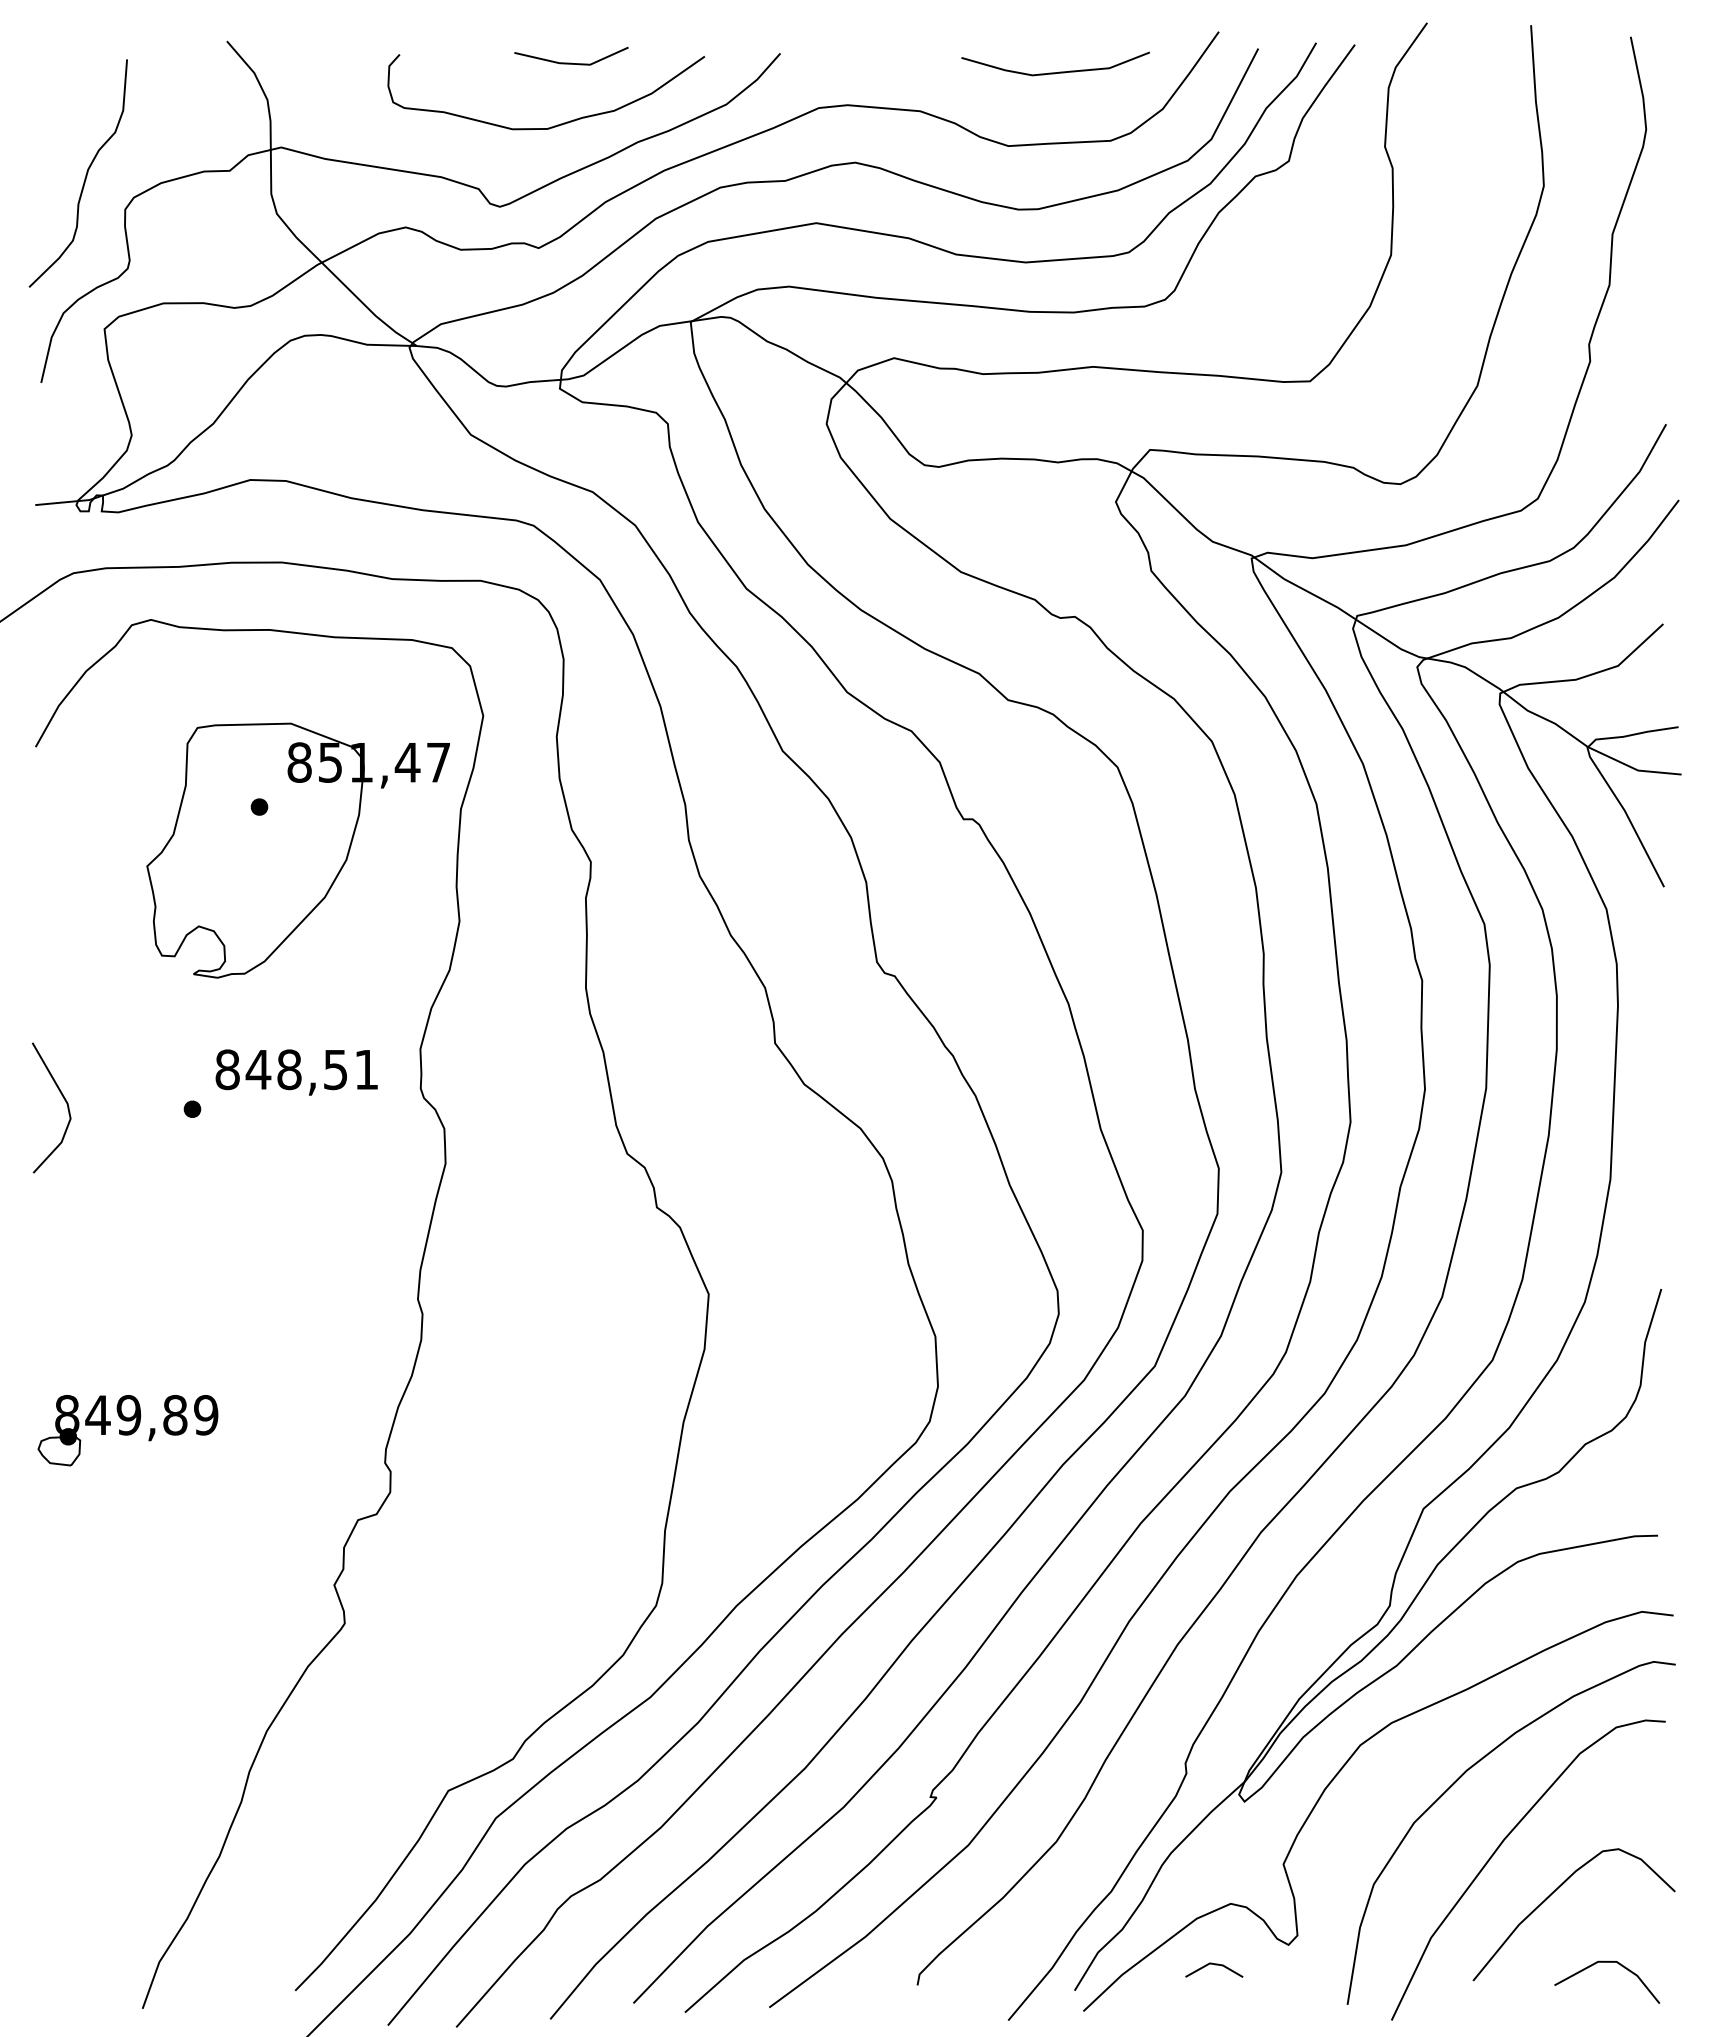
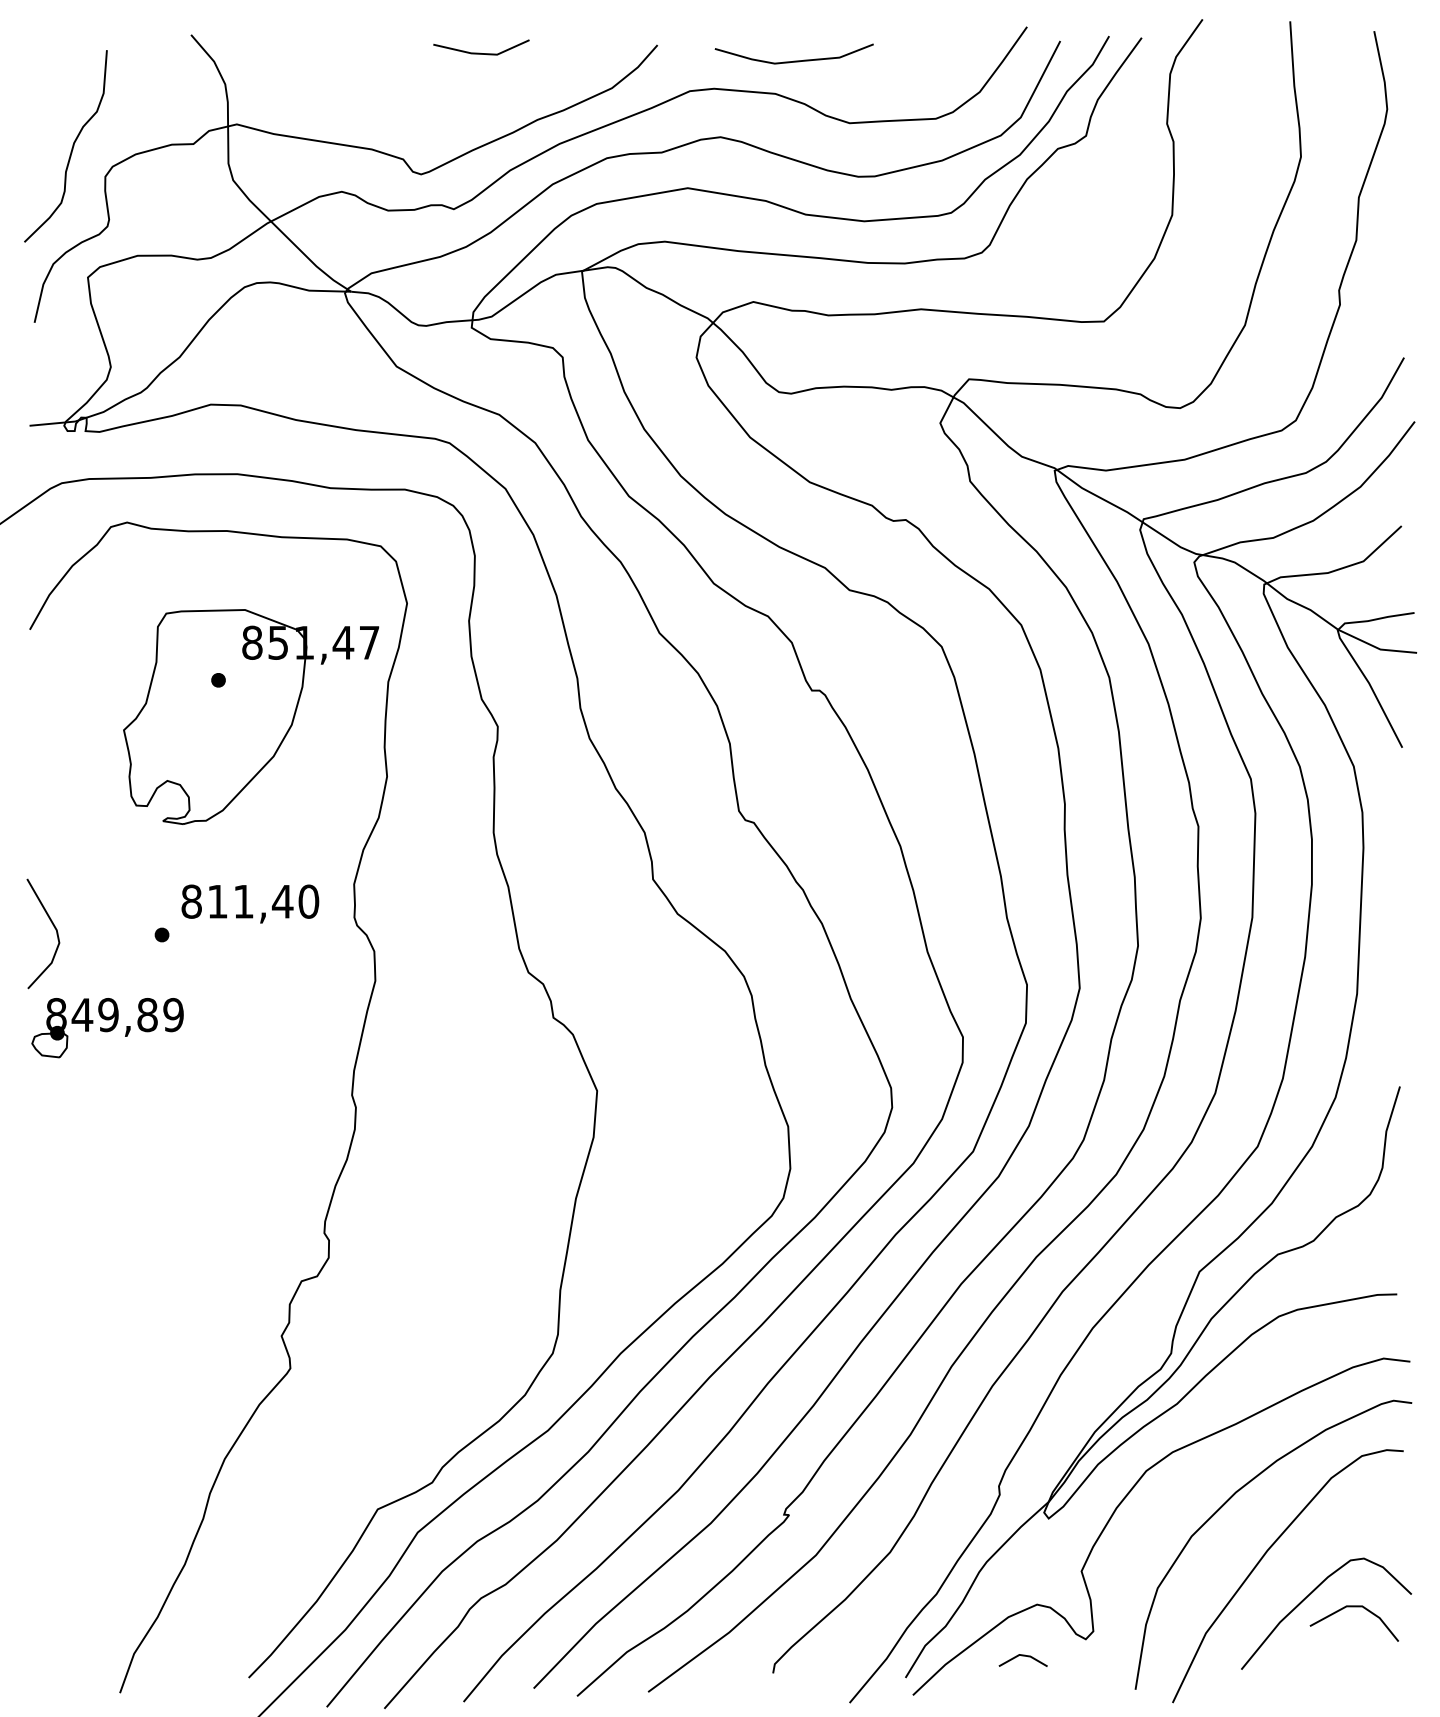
curve: (1059, 71) -> (797, 60), moved
curve: (557, 124) -> (469, 105), removed
text: (311, 1069) -> (262, 901), 848,51 -> 811,40
part: (127, 1430) -> (107, 1027), moved
line: (1606, 1962) -> (1353, 1606), moved

